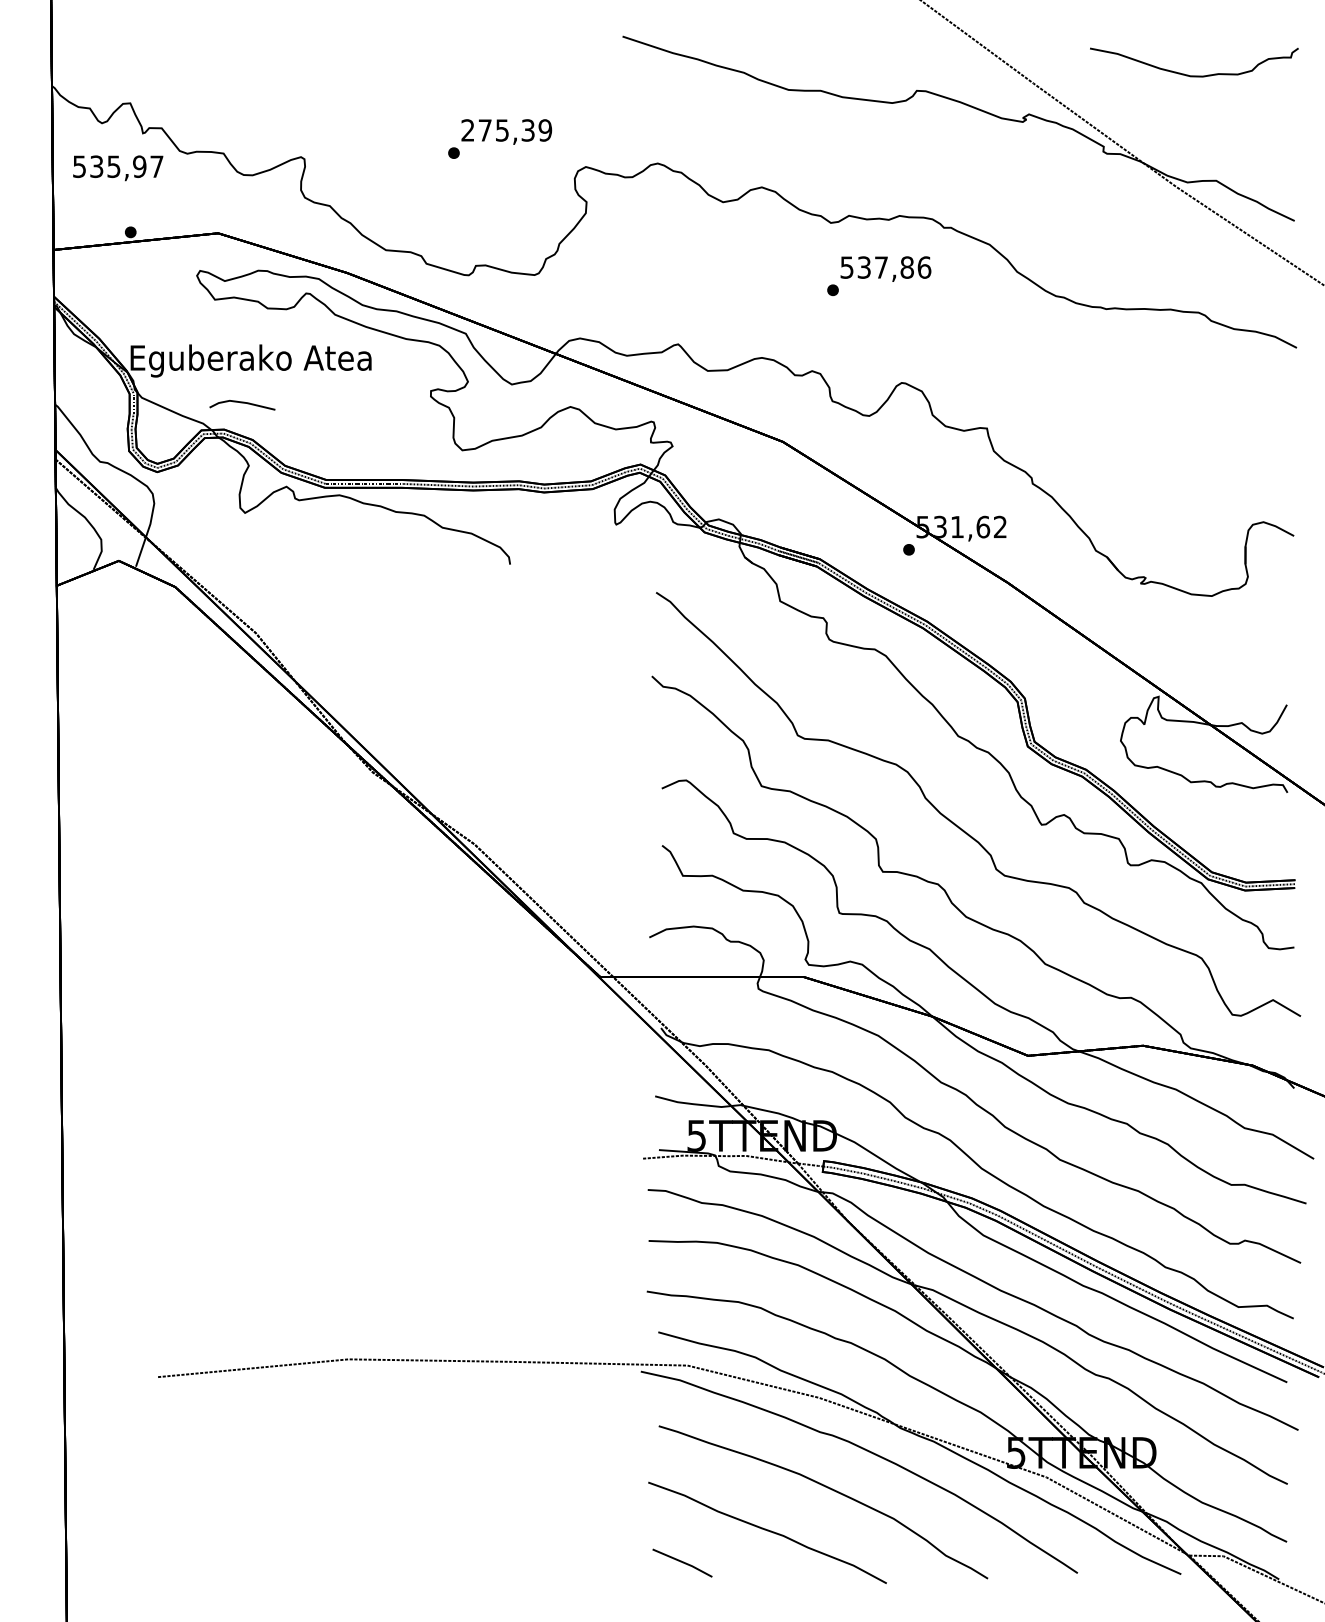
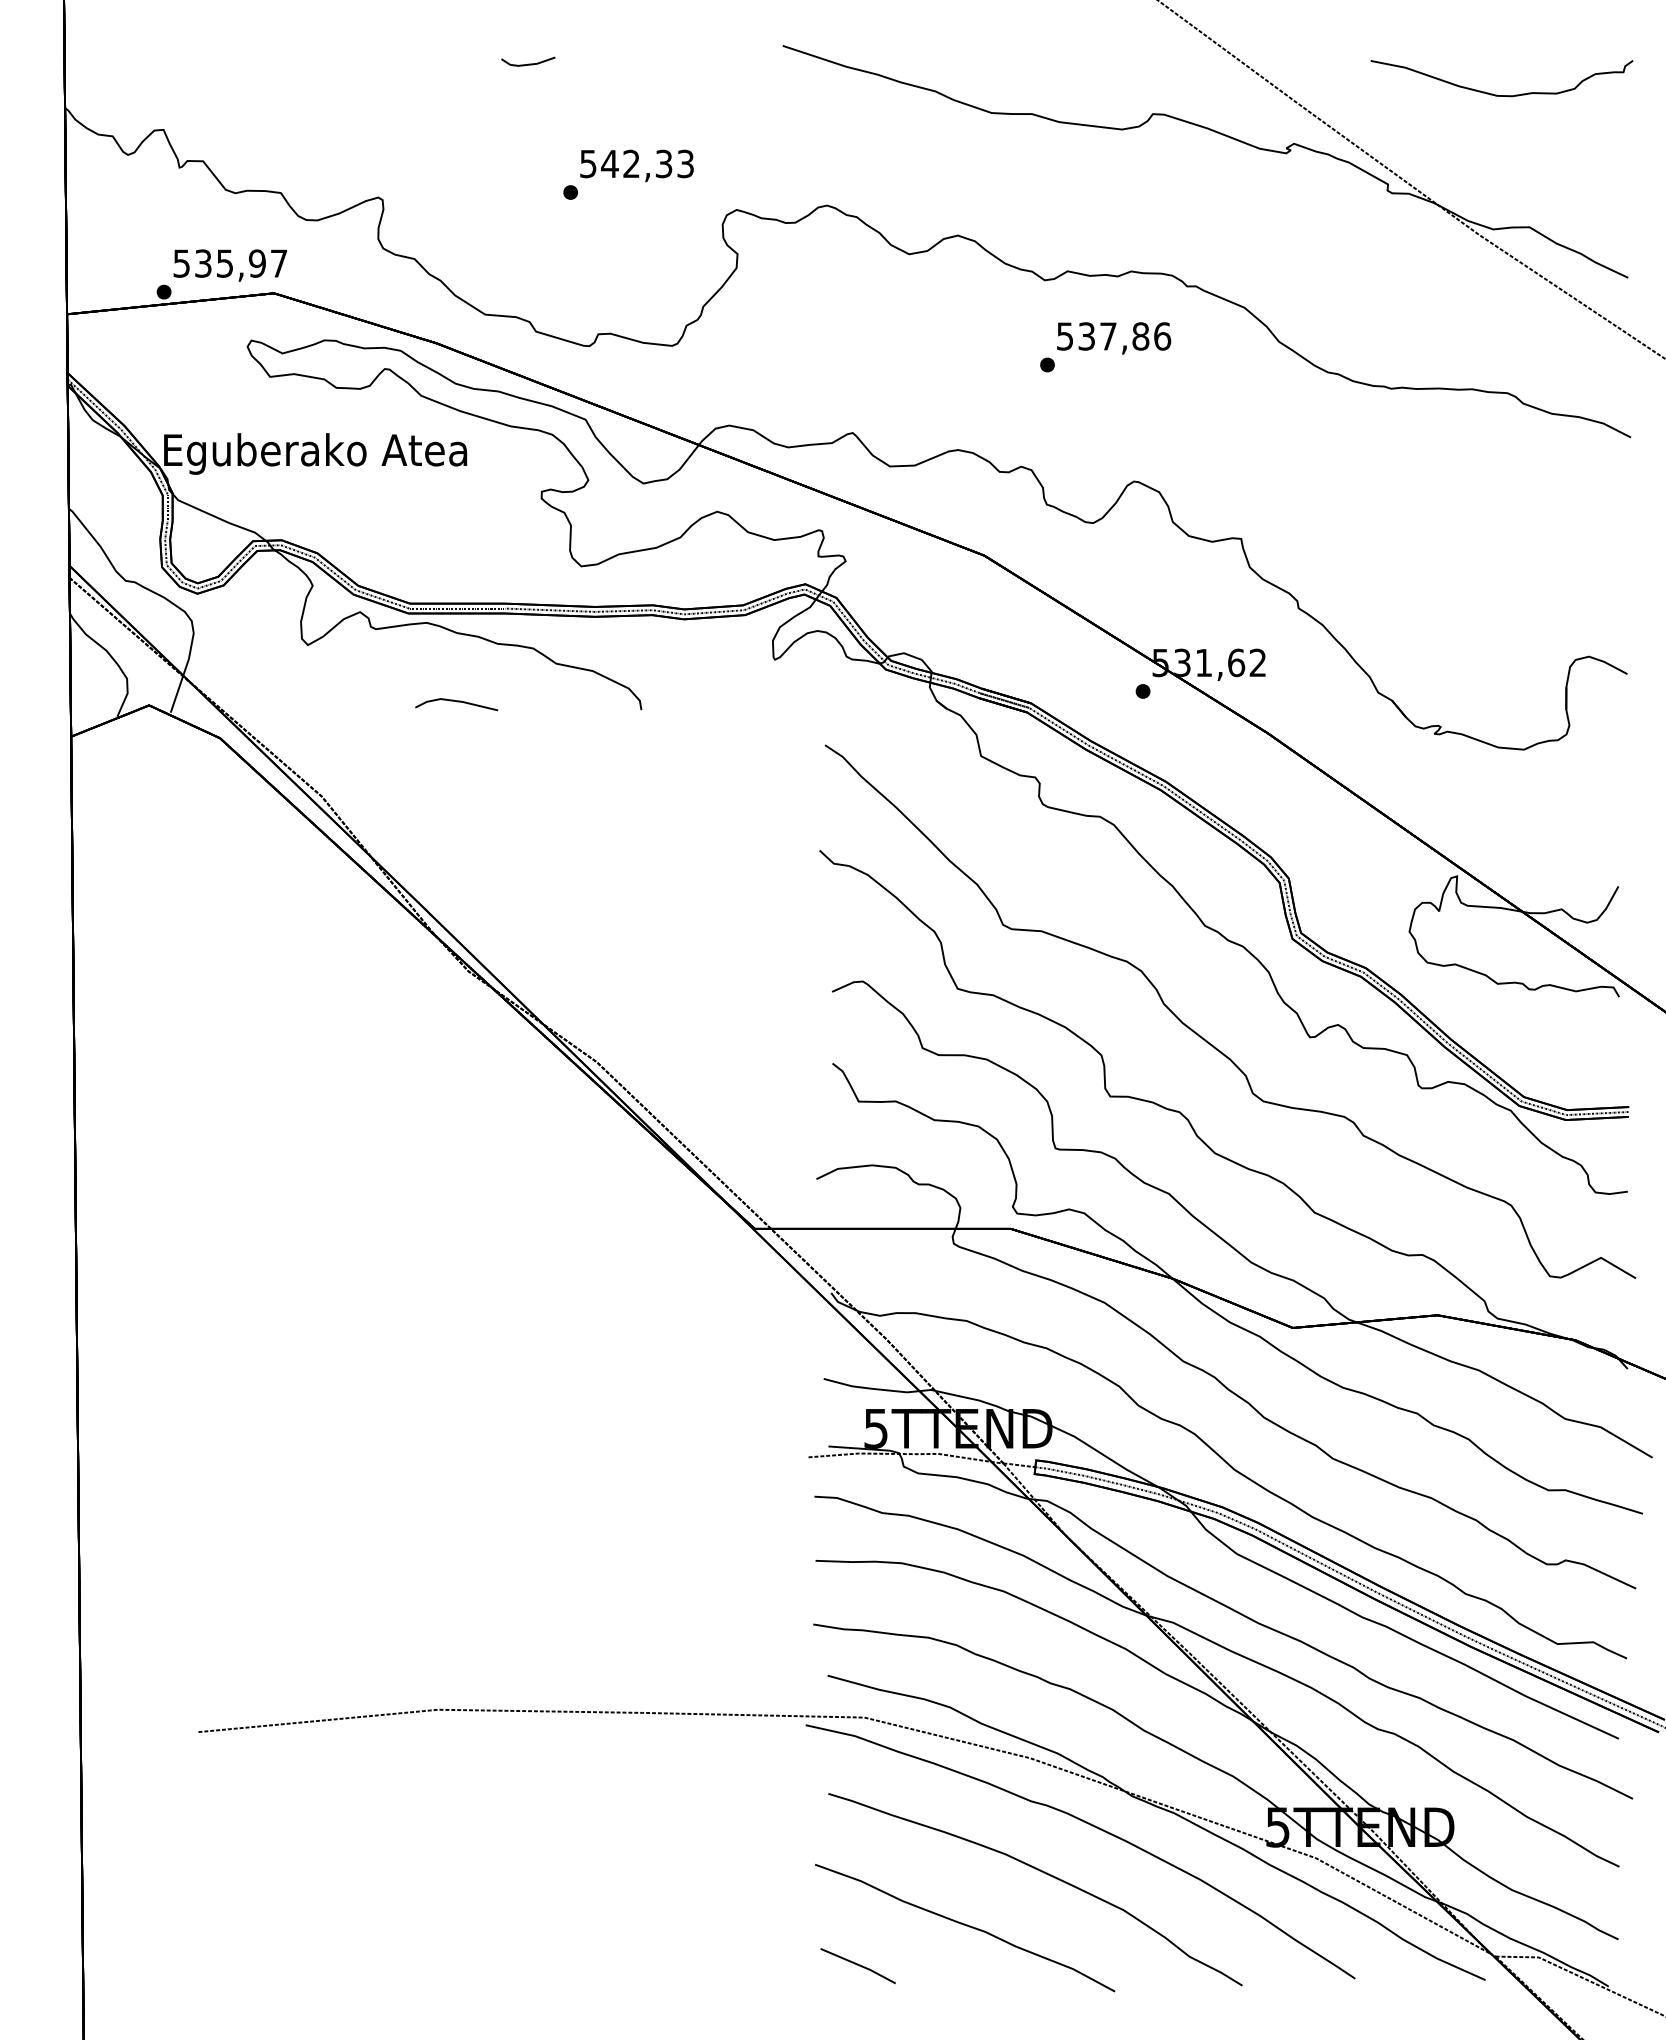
line: (420, 50) -> (528, 63), added
text: (507, 130) -> (637, 163), 275,39 -> 542,33
text: (117, 168) -> (229, 265), moved
line: (243, 403) -> (457, 702), moved

